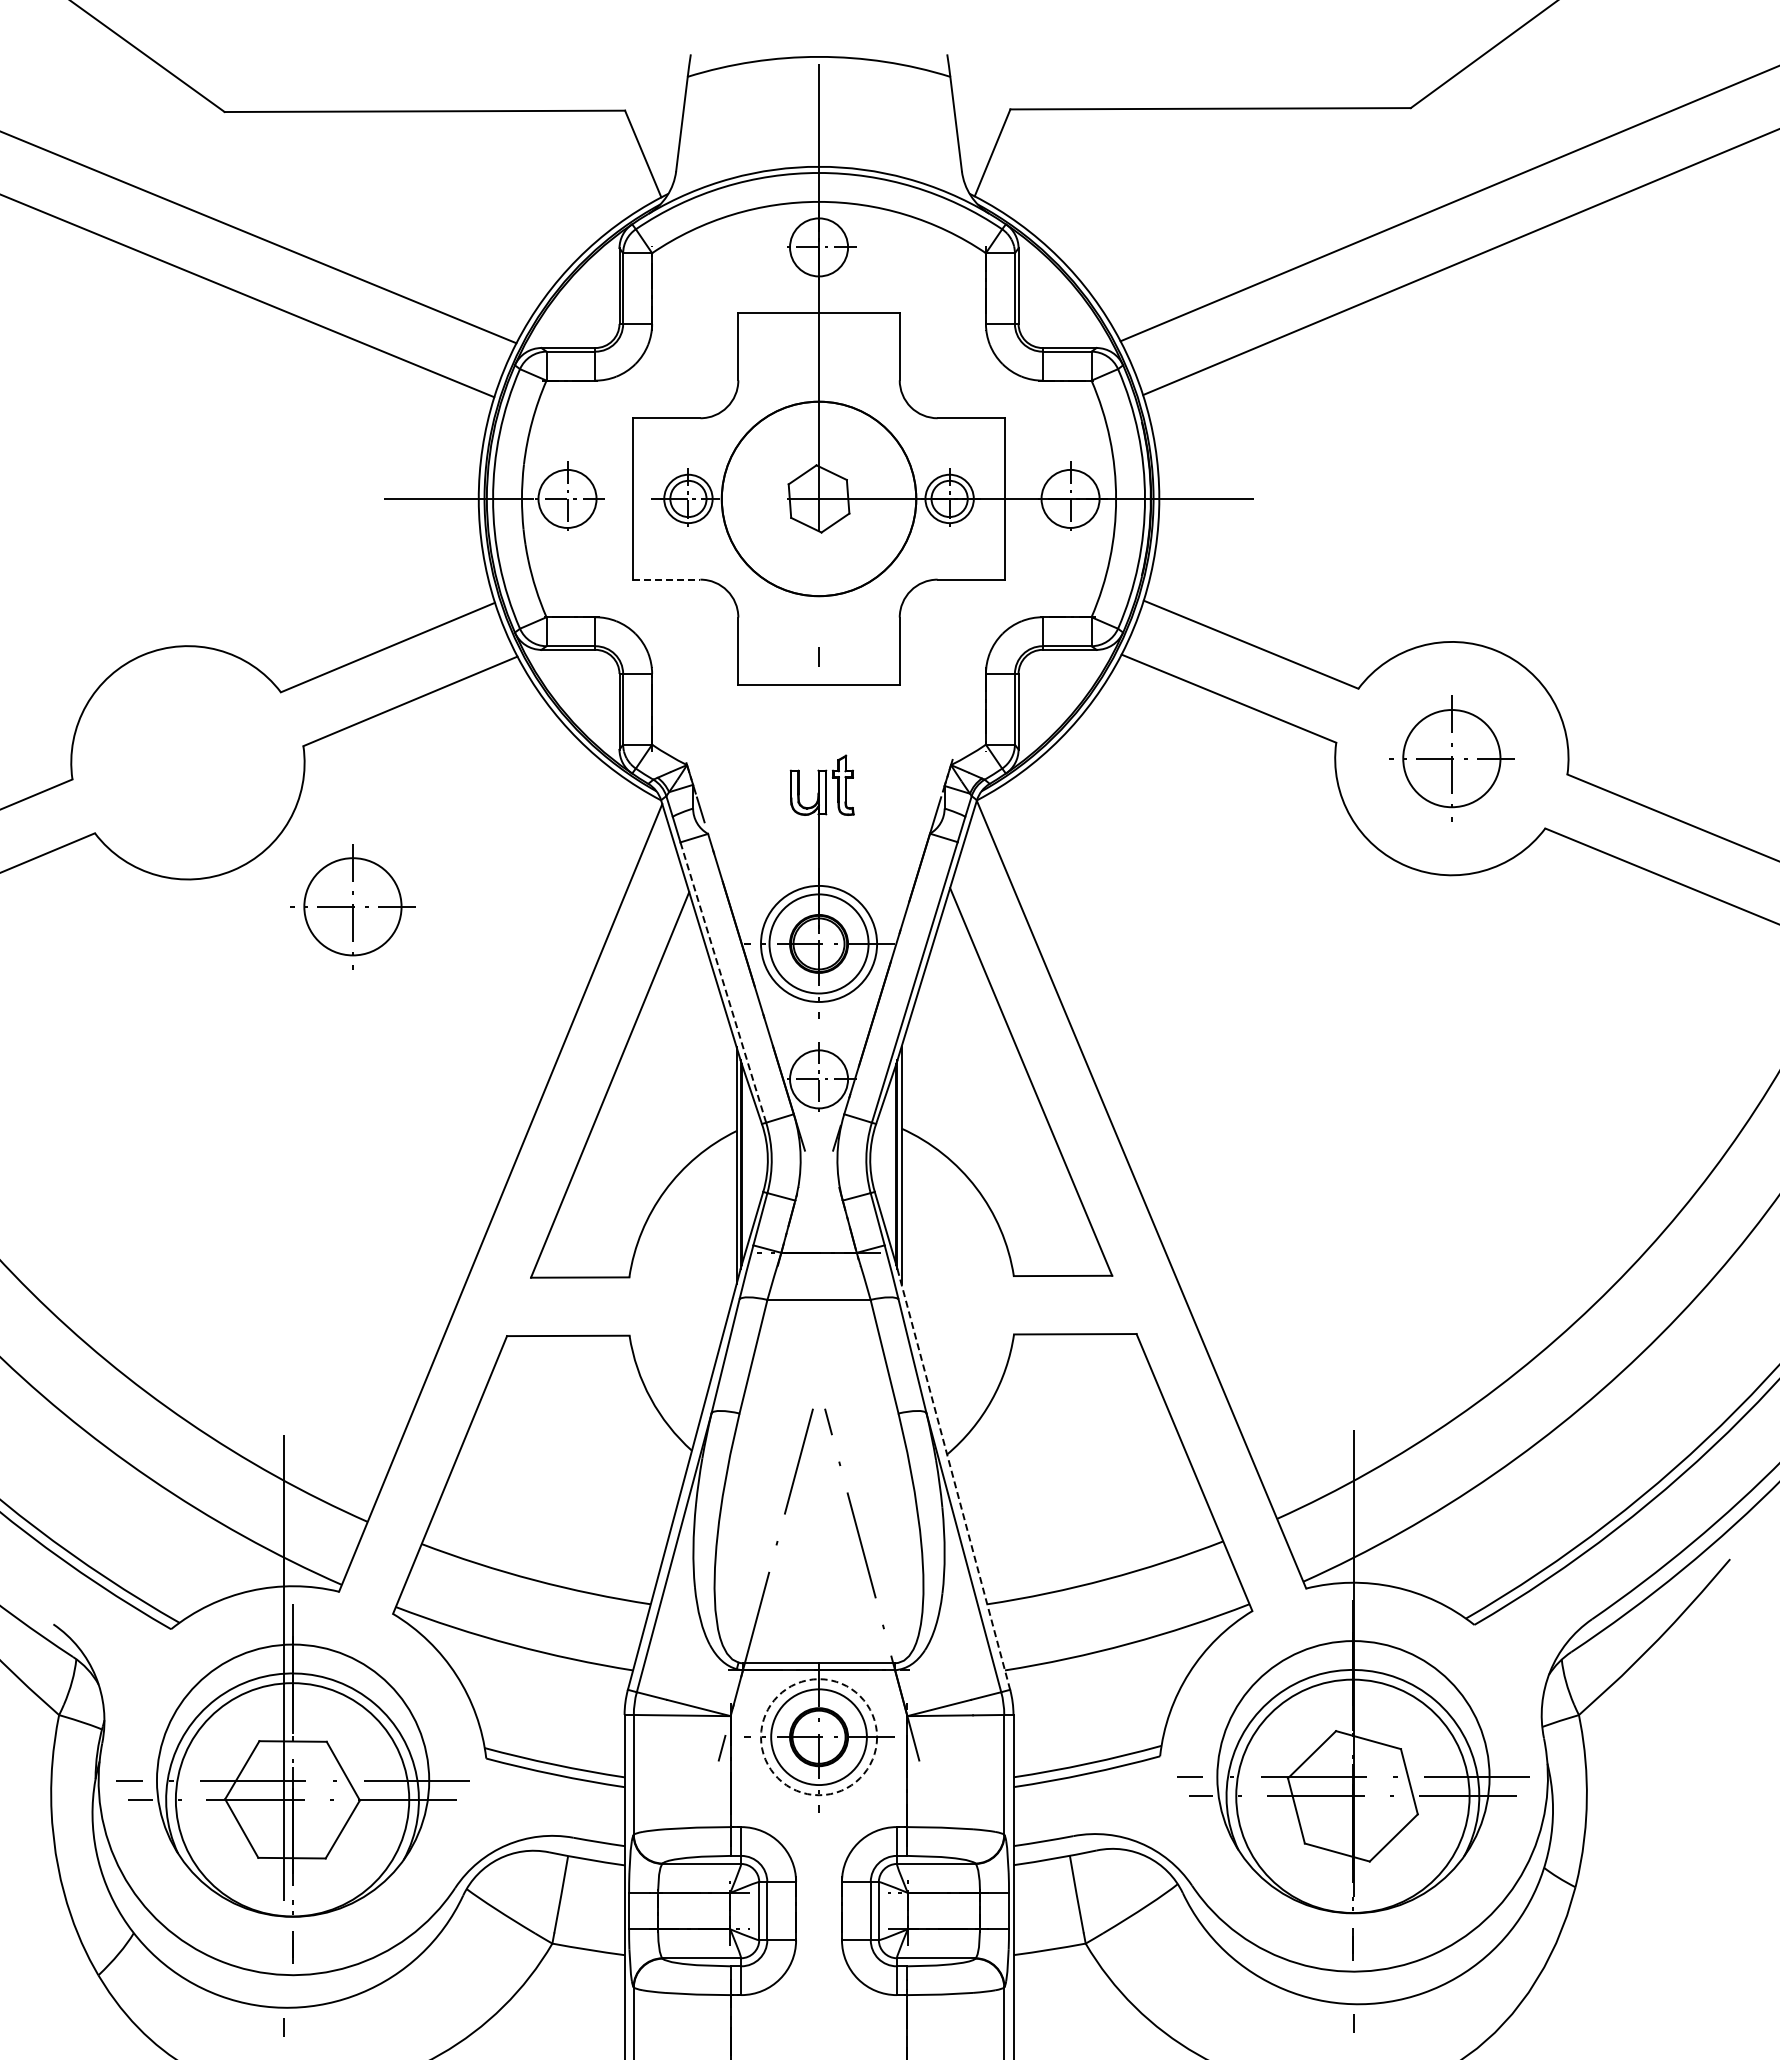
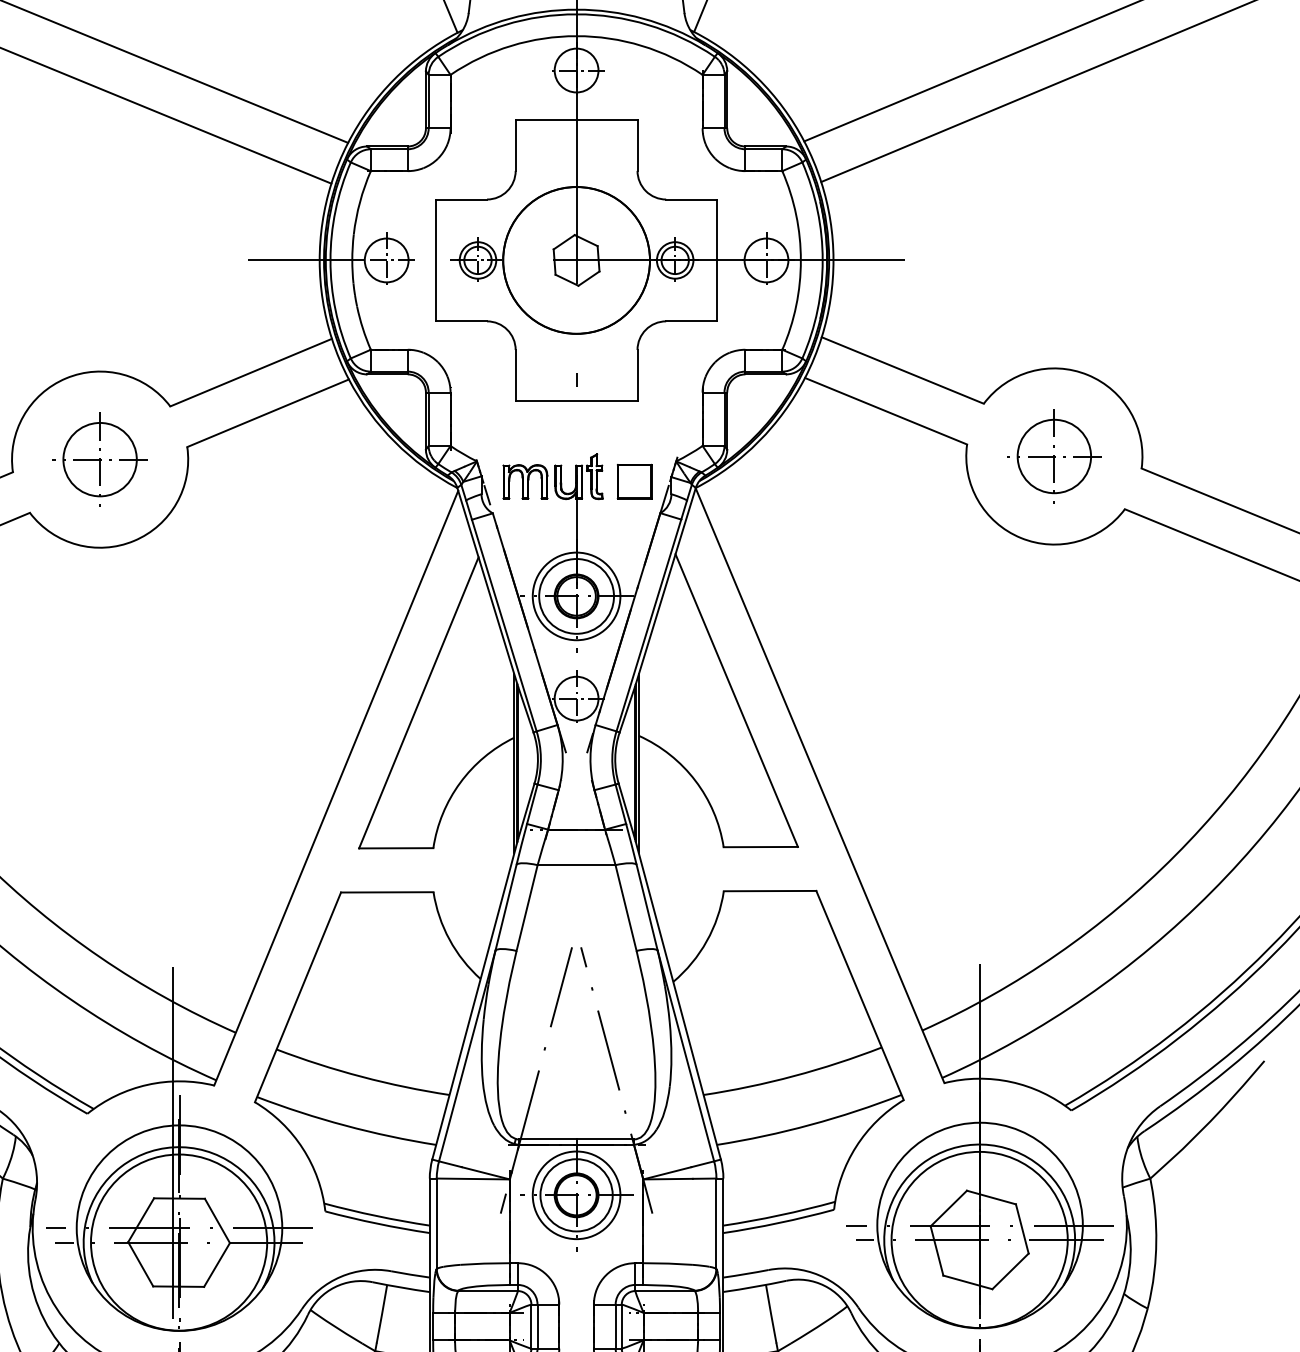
line: (666, 579) -> (461, 321), dashed -> solid
part: (895, 791) -> (634, 481), added
part: (751, 792) -> (525, 482), added
part: (352, 906) -> (99, 459), moved
line: (723, 982) -> (504, 625), dashed -> solid
line: (953, 1479) -> (678, 1000), dashed -> solid
circle: (819, 1737) -> (576, 1195), dashed -> solid

